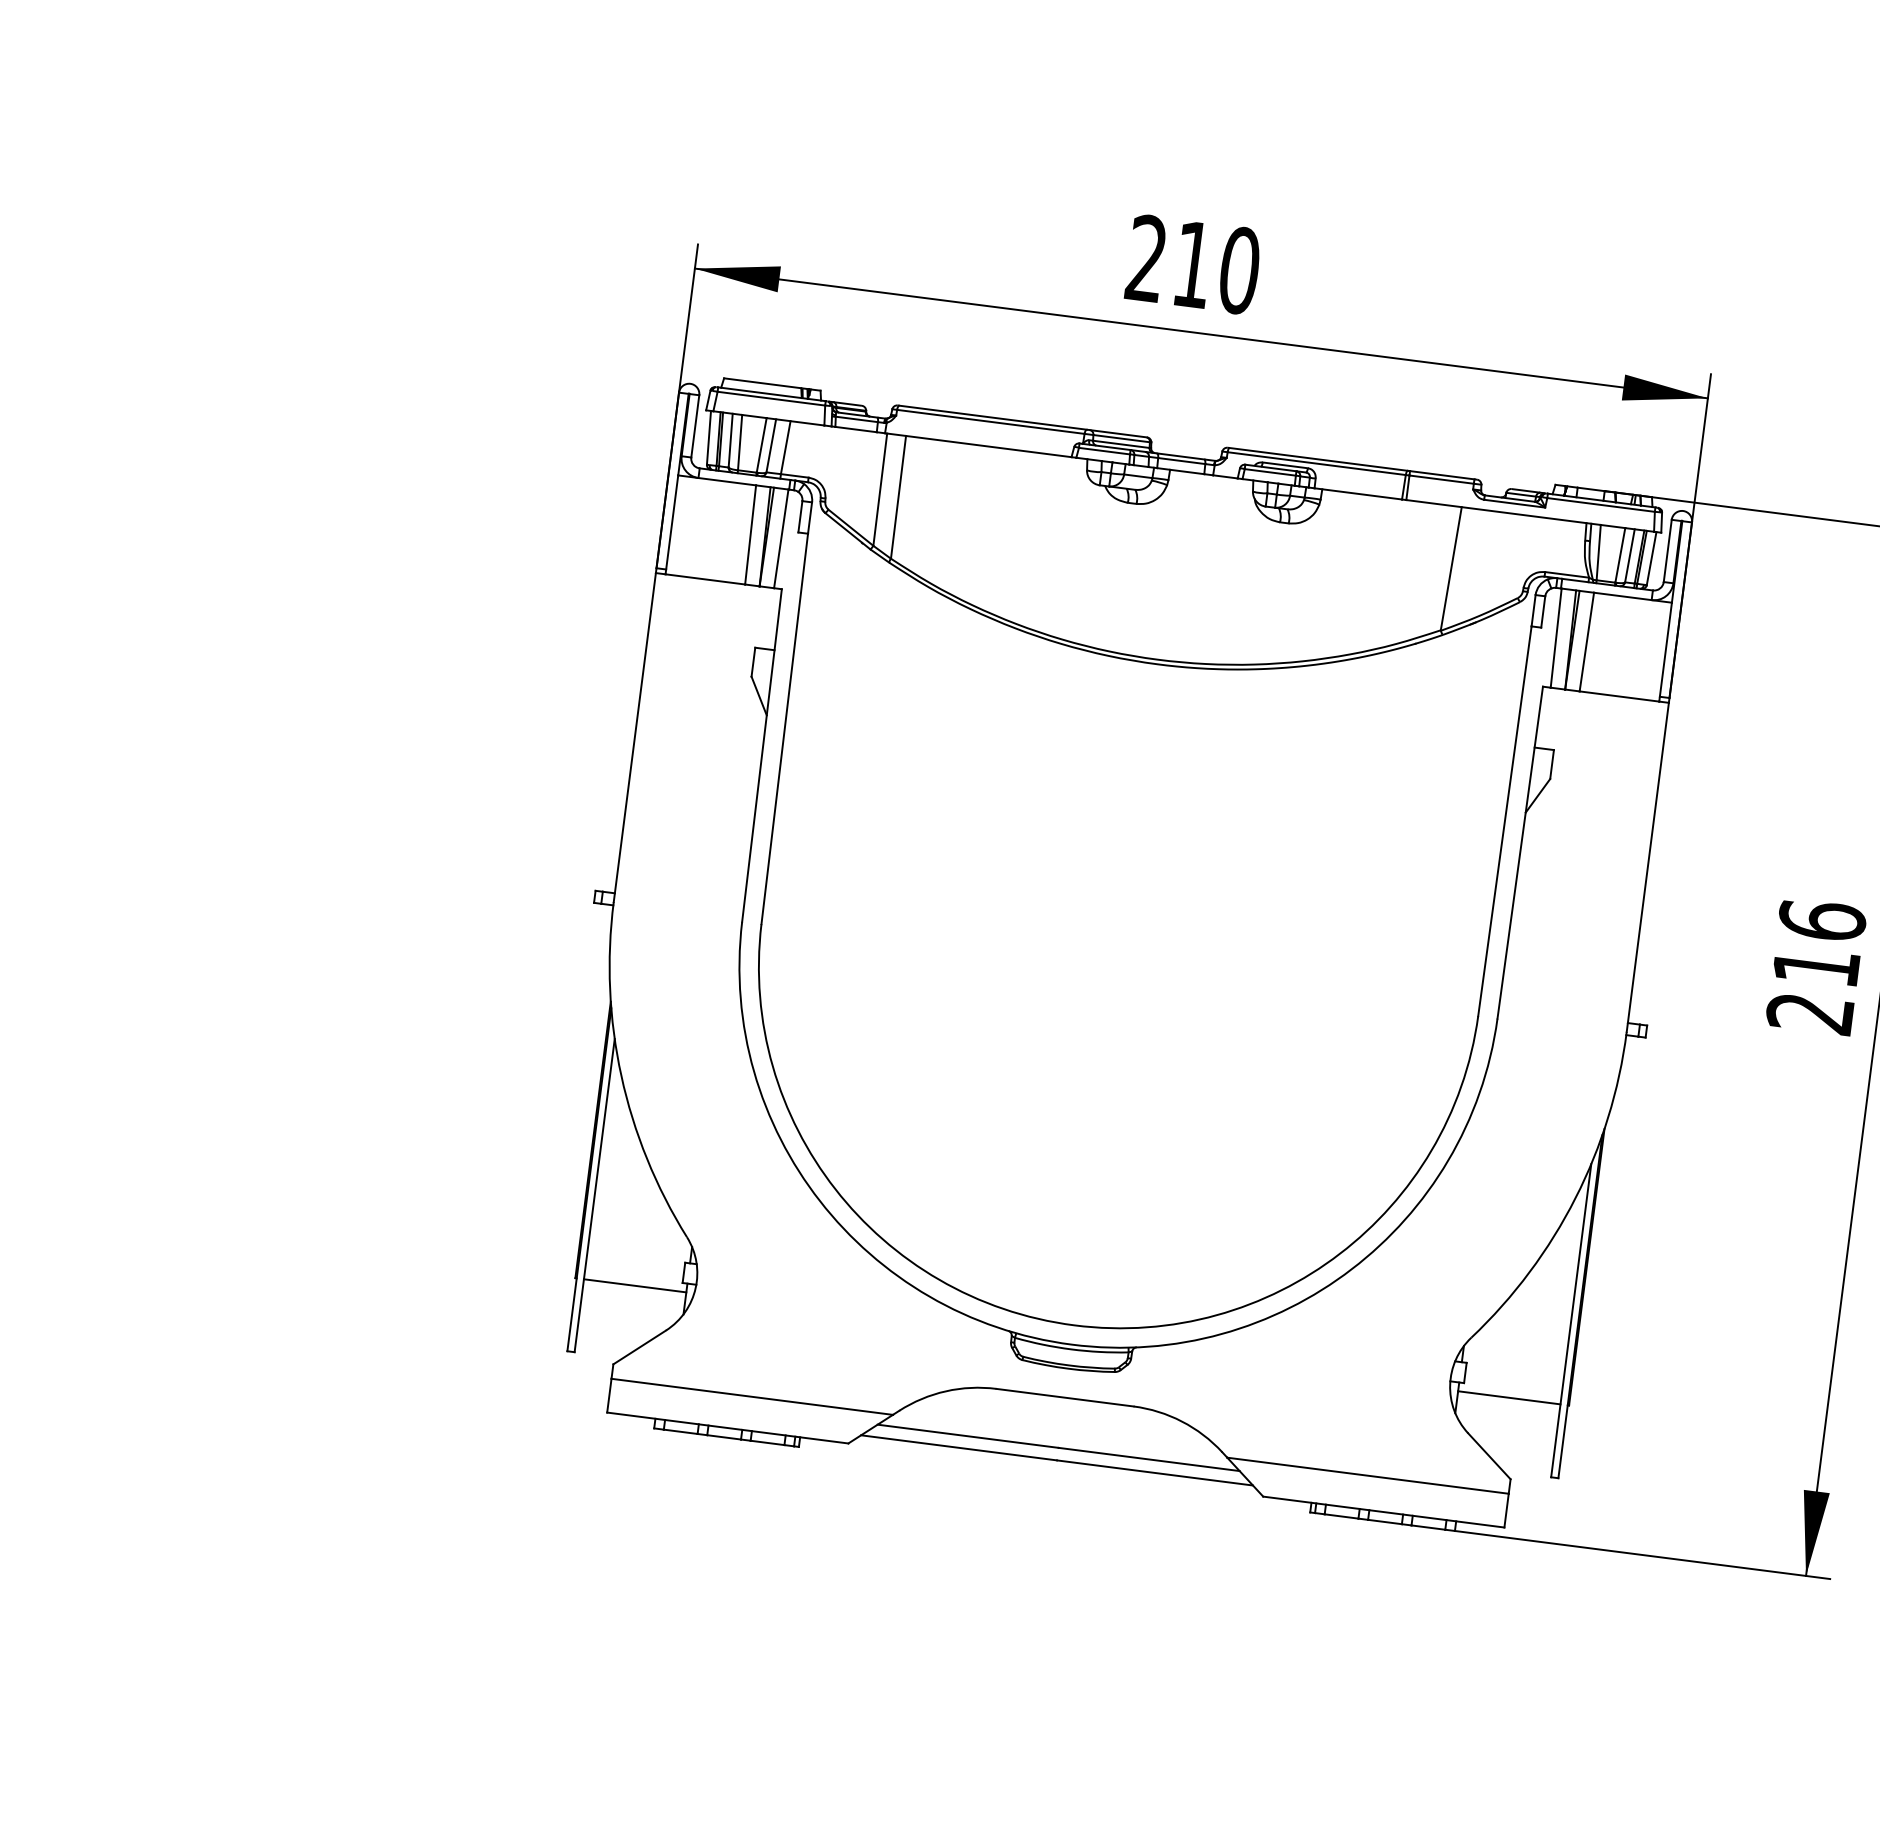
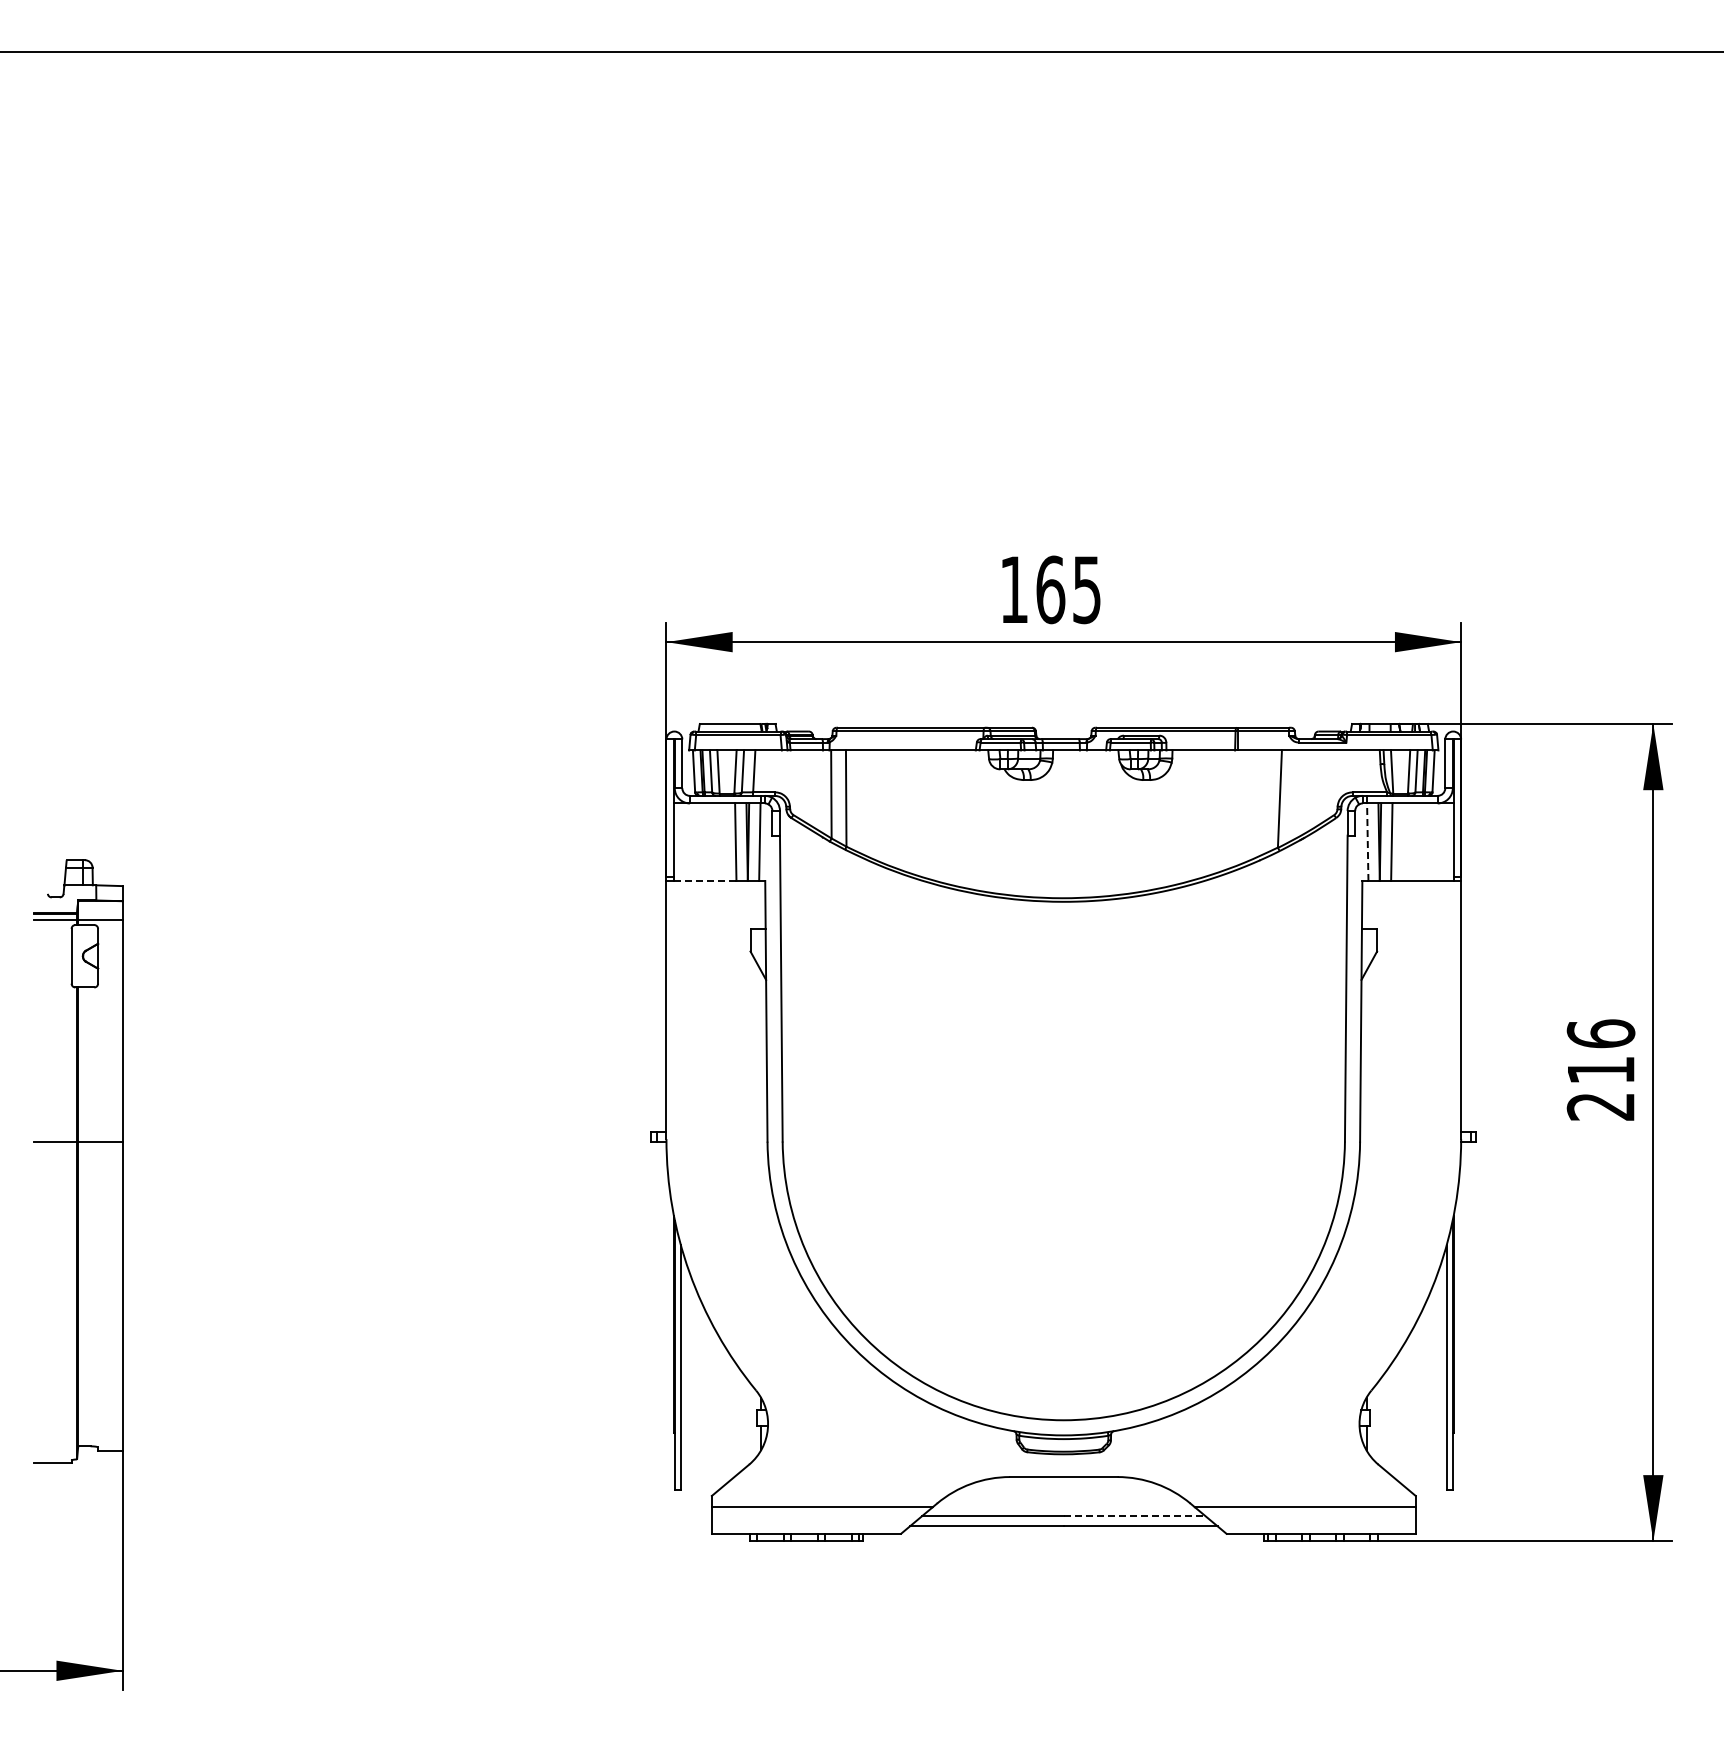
text: (1193, 264) -> (1050, 589), 210 -> 165
line: (705, 580) -> (705, 881), solid -> dashed
line: (1555, 638) -> (1367, 842), solid -> dashed
line: (634, 1286) -> (720, 1433), removed
line: (1509, 1398) -> (1406, 1433), removed
line: (1148, 1459) -> (1134, 1516), solid -> dashed

